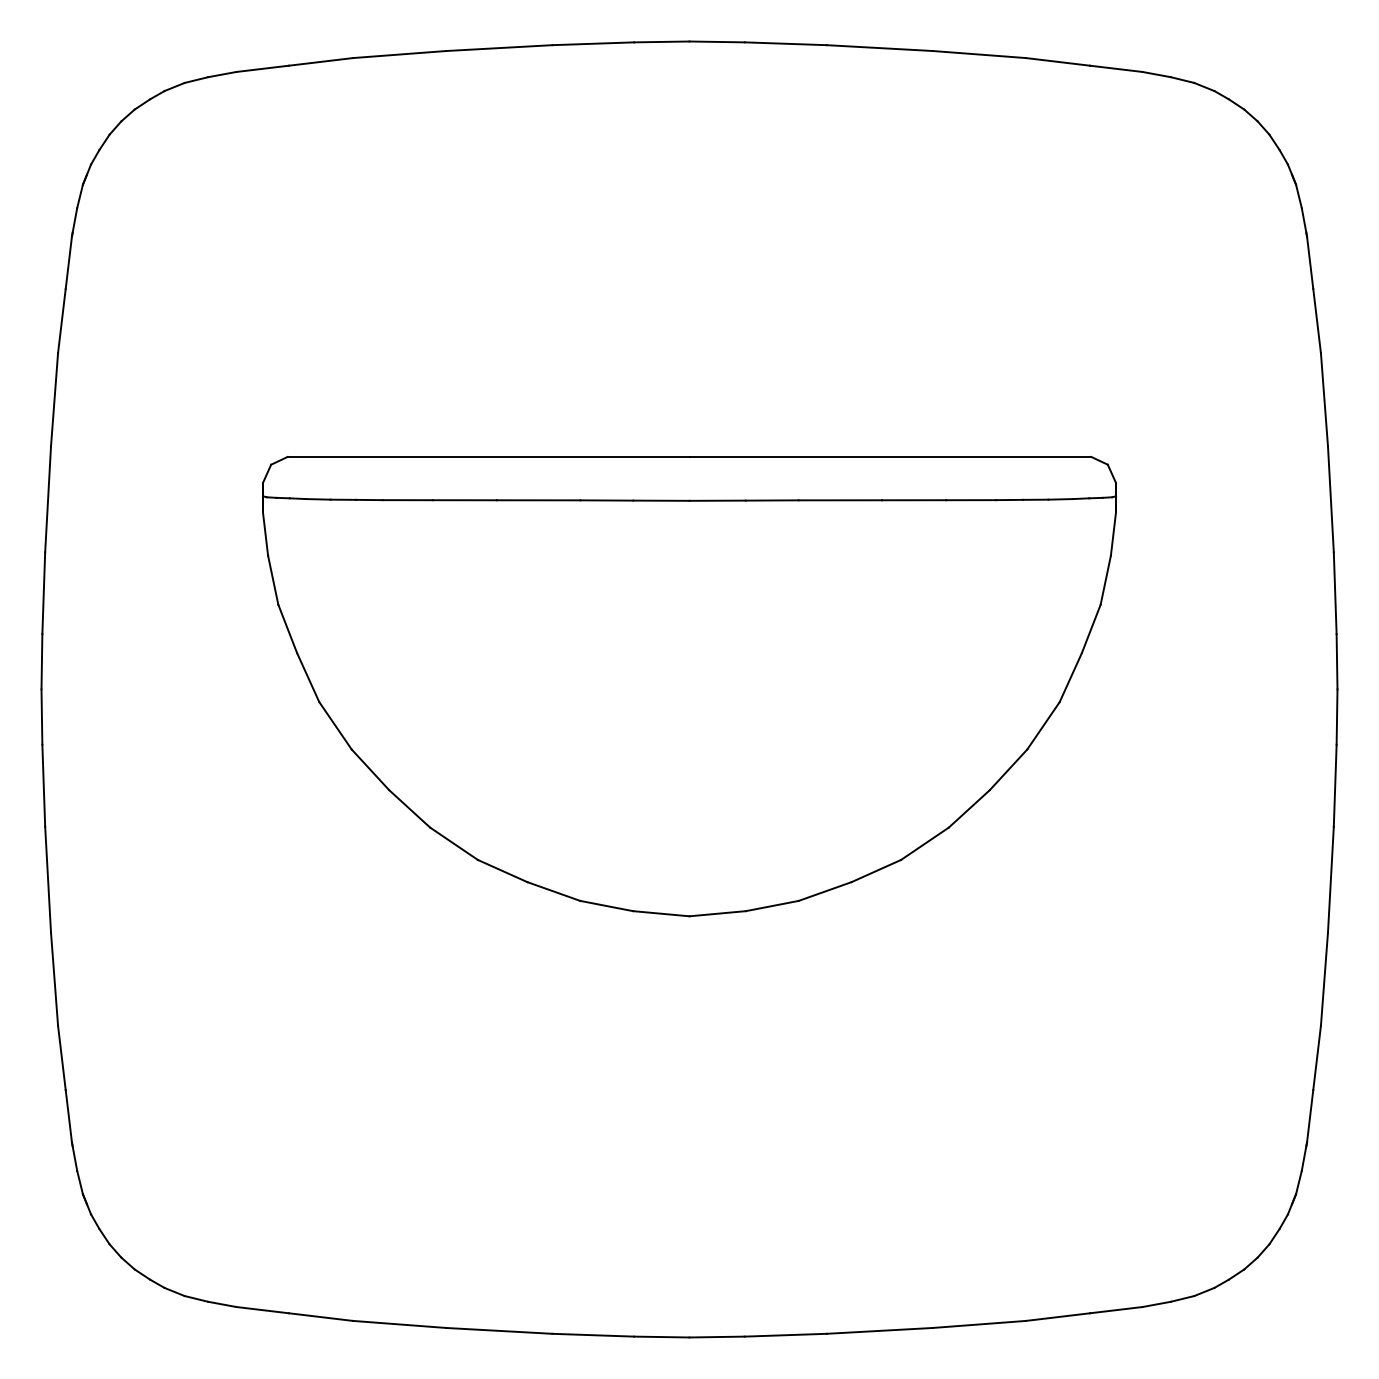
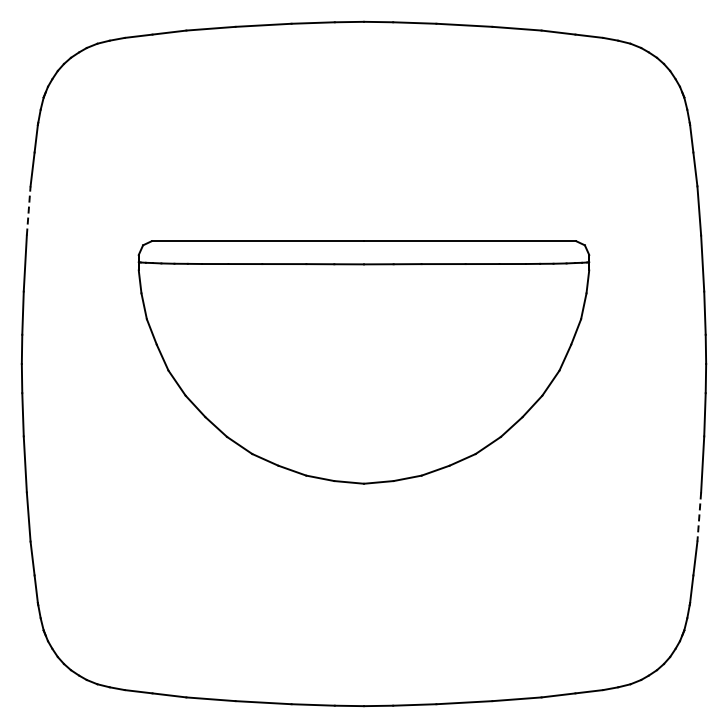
line: (54, 398) -> (28, 210), solid -> dashed
line: (1324, 980) -> (699, 517), solid -> dashed

